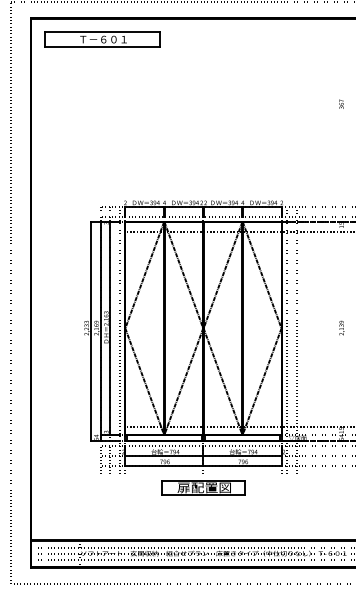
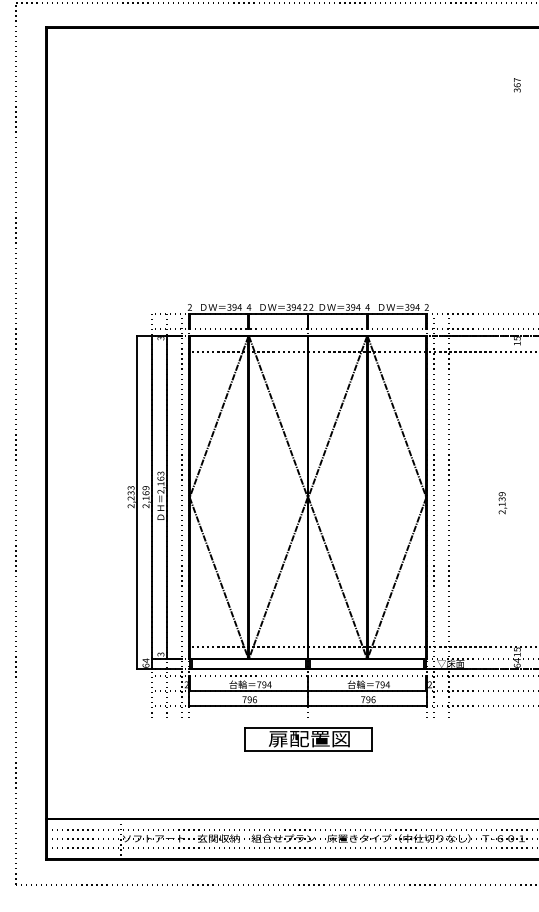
part: (102, 39) -> (155, 59), removed
text: (341, 103) -> (517, 84), moved
text: (341, 327) -> (502, 502), moved

